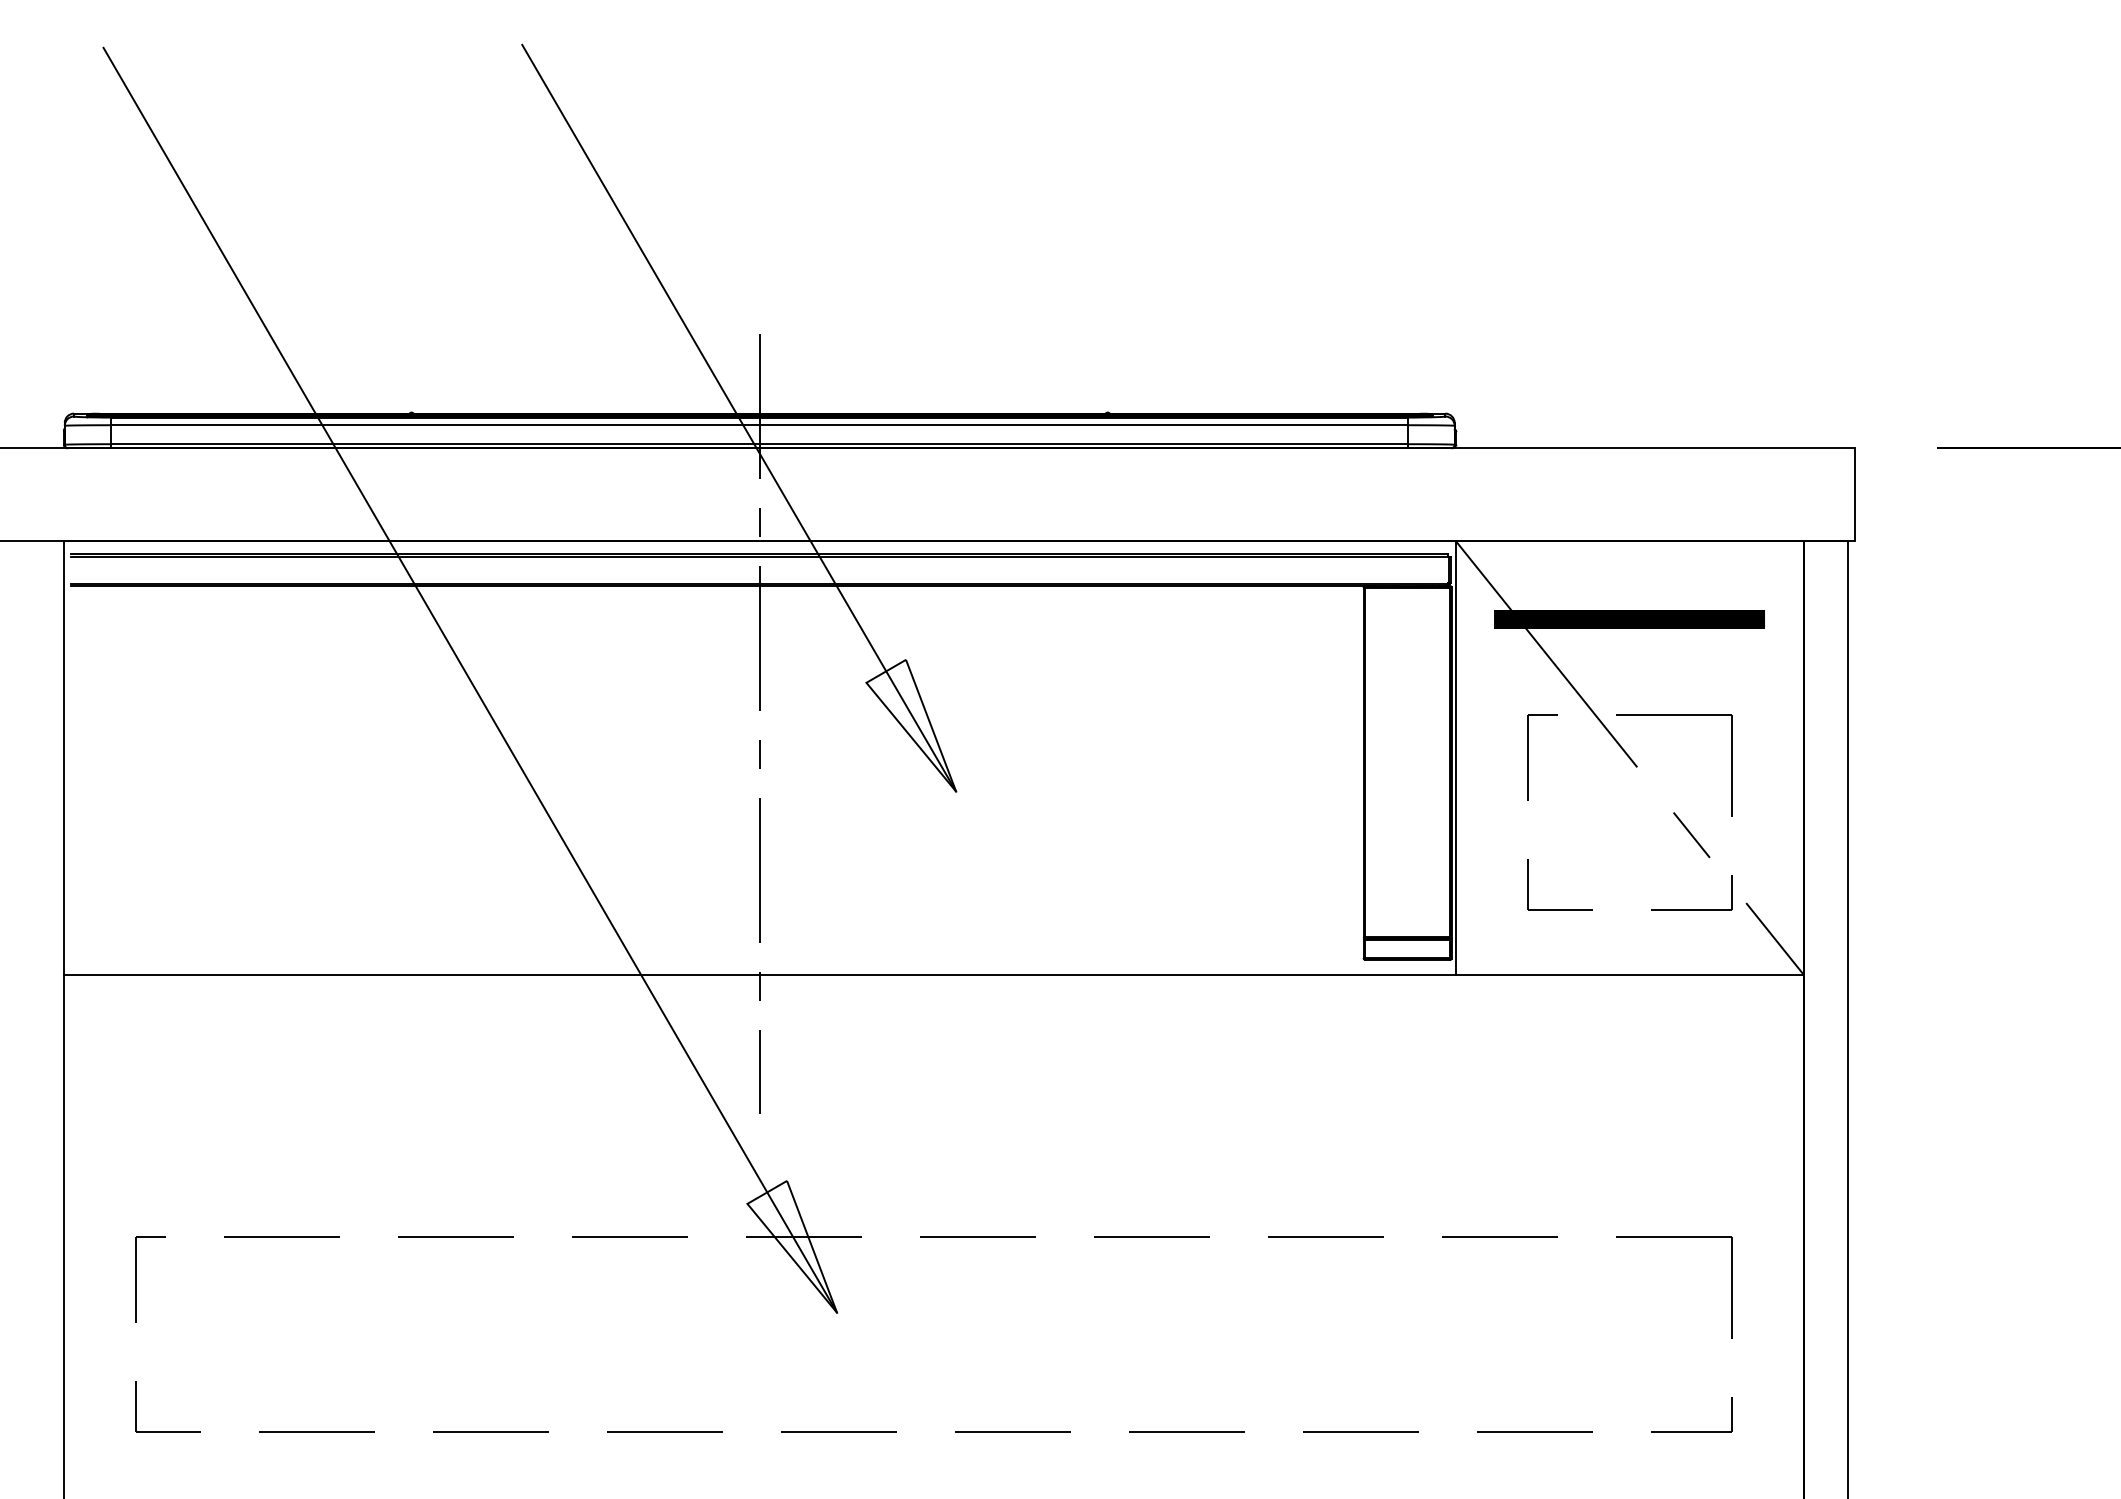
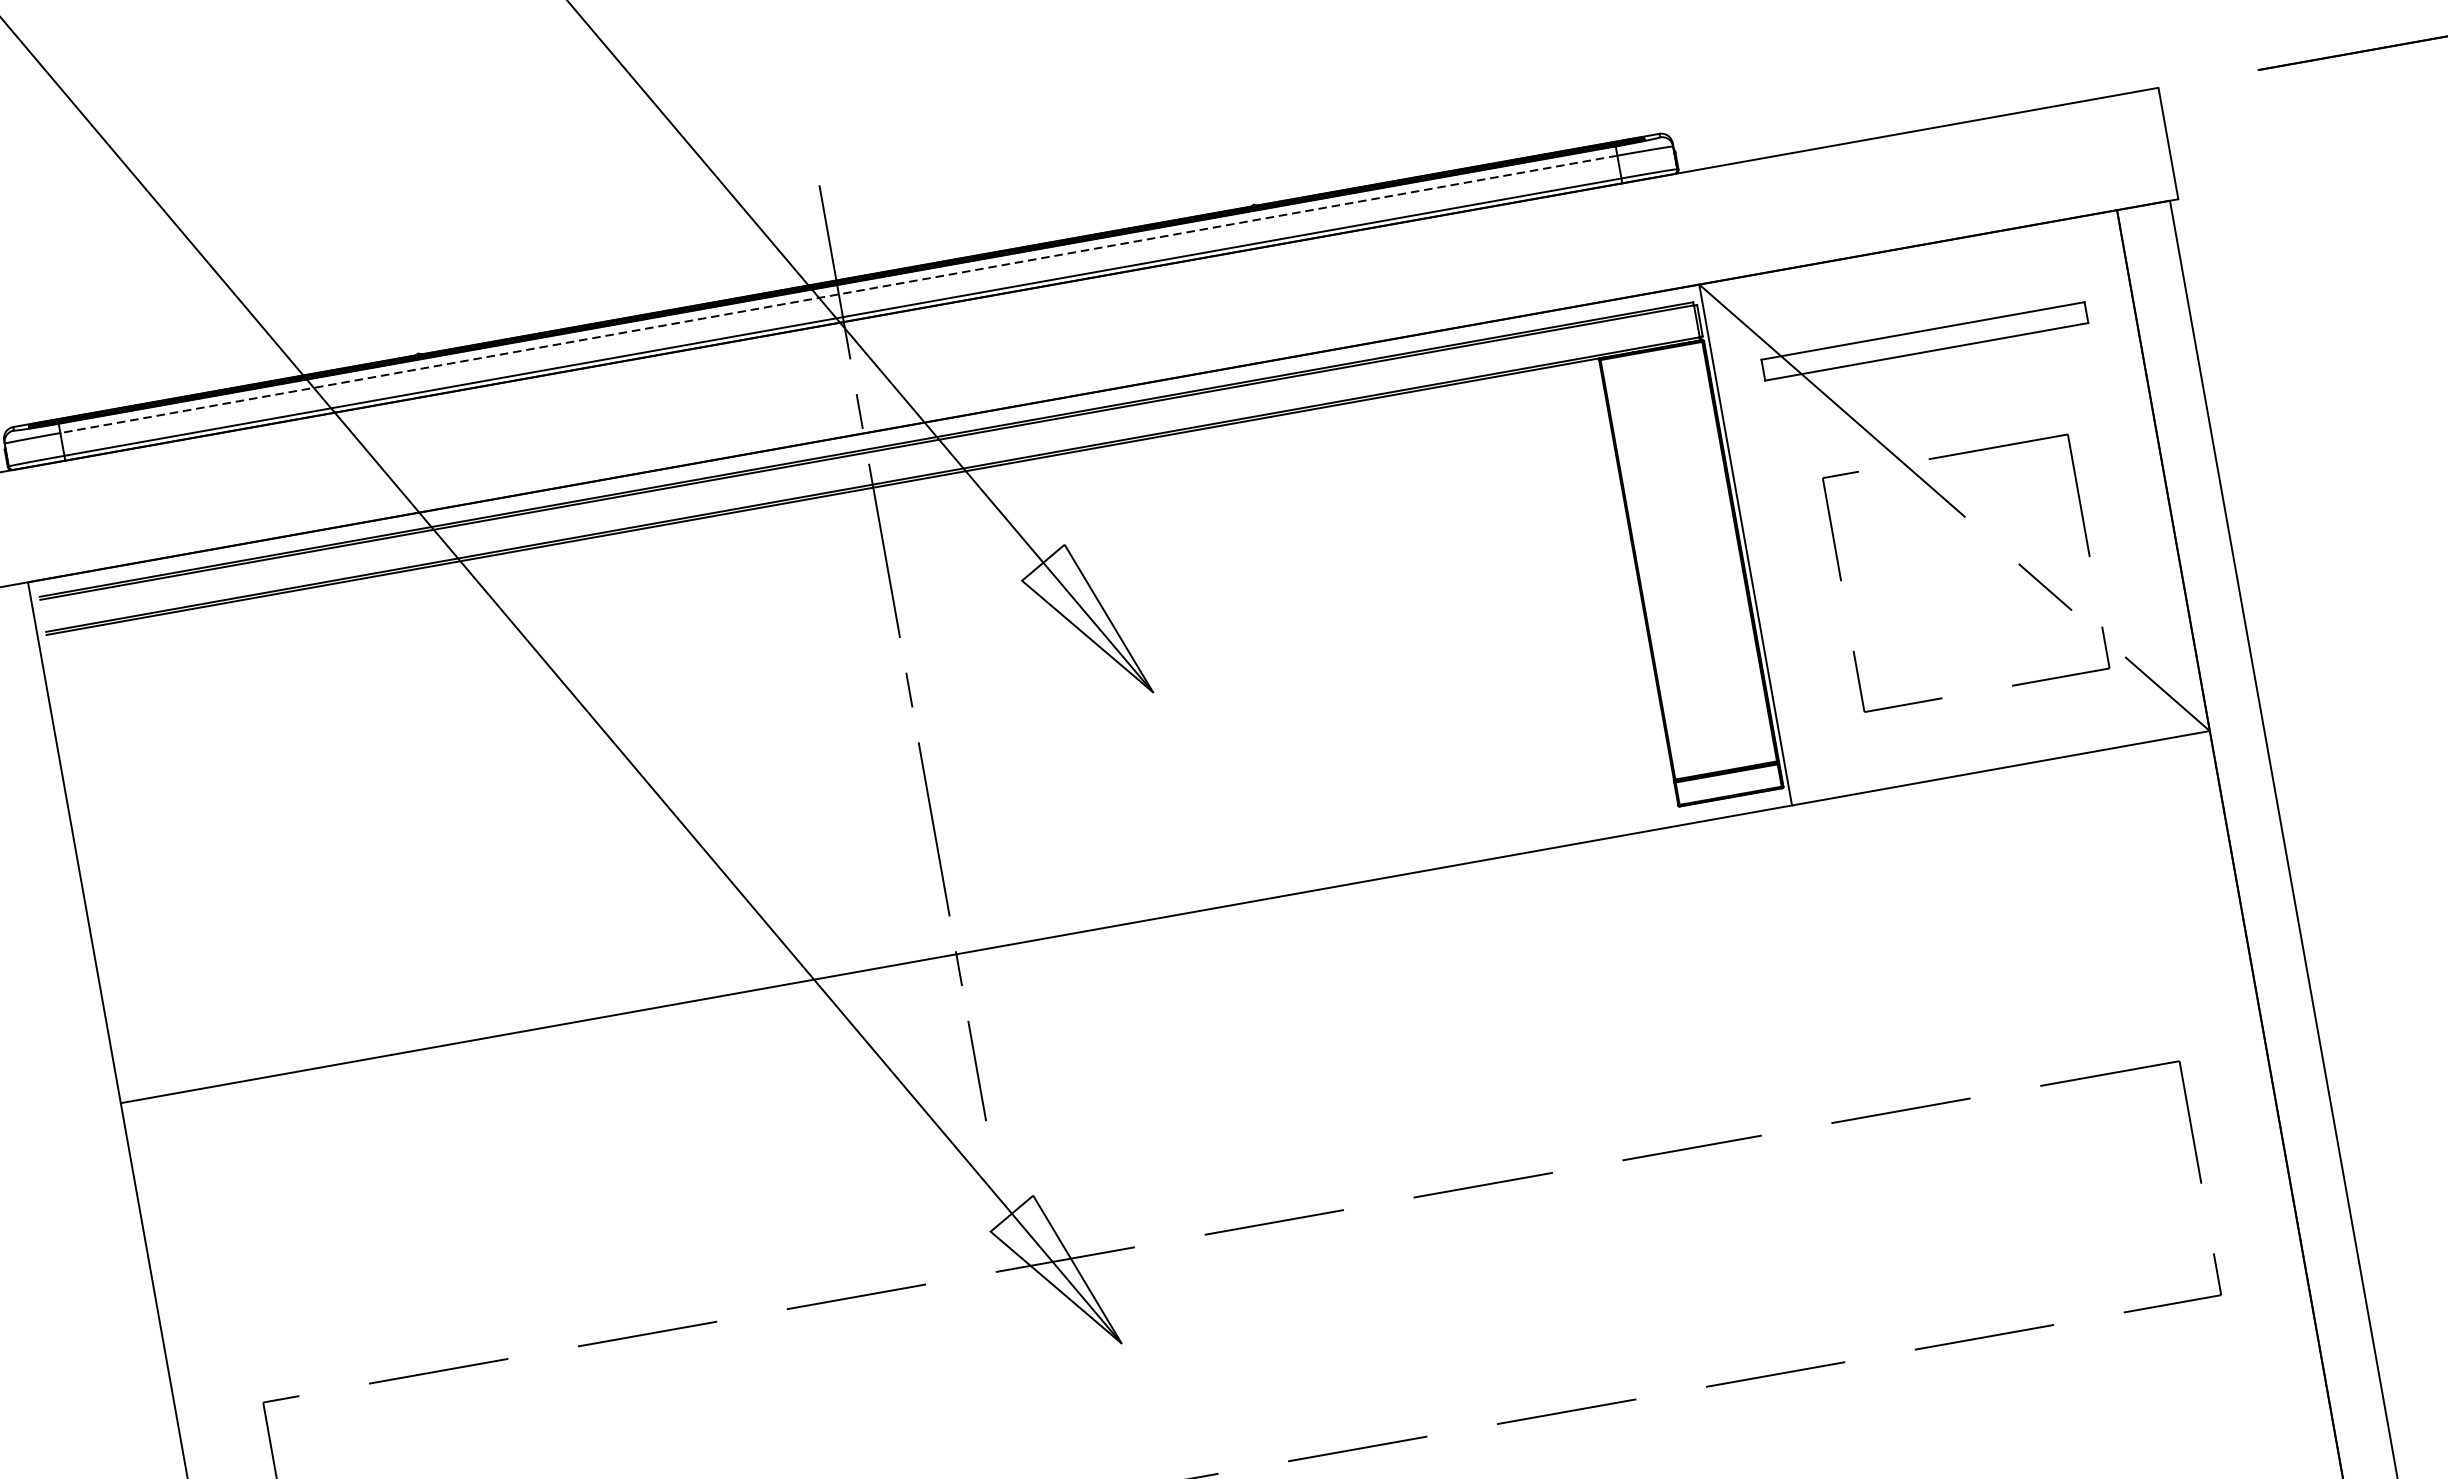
line: (759, 425) -> (838, 294), solid -> dashed
hatch: (1629, 619) -> (1924, 341), removed

